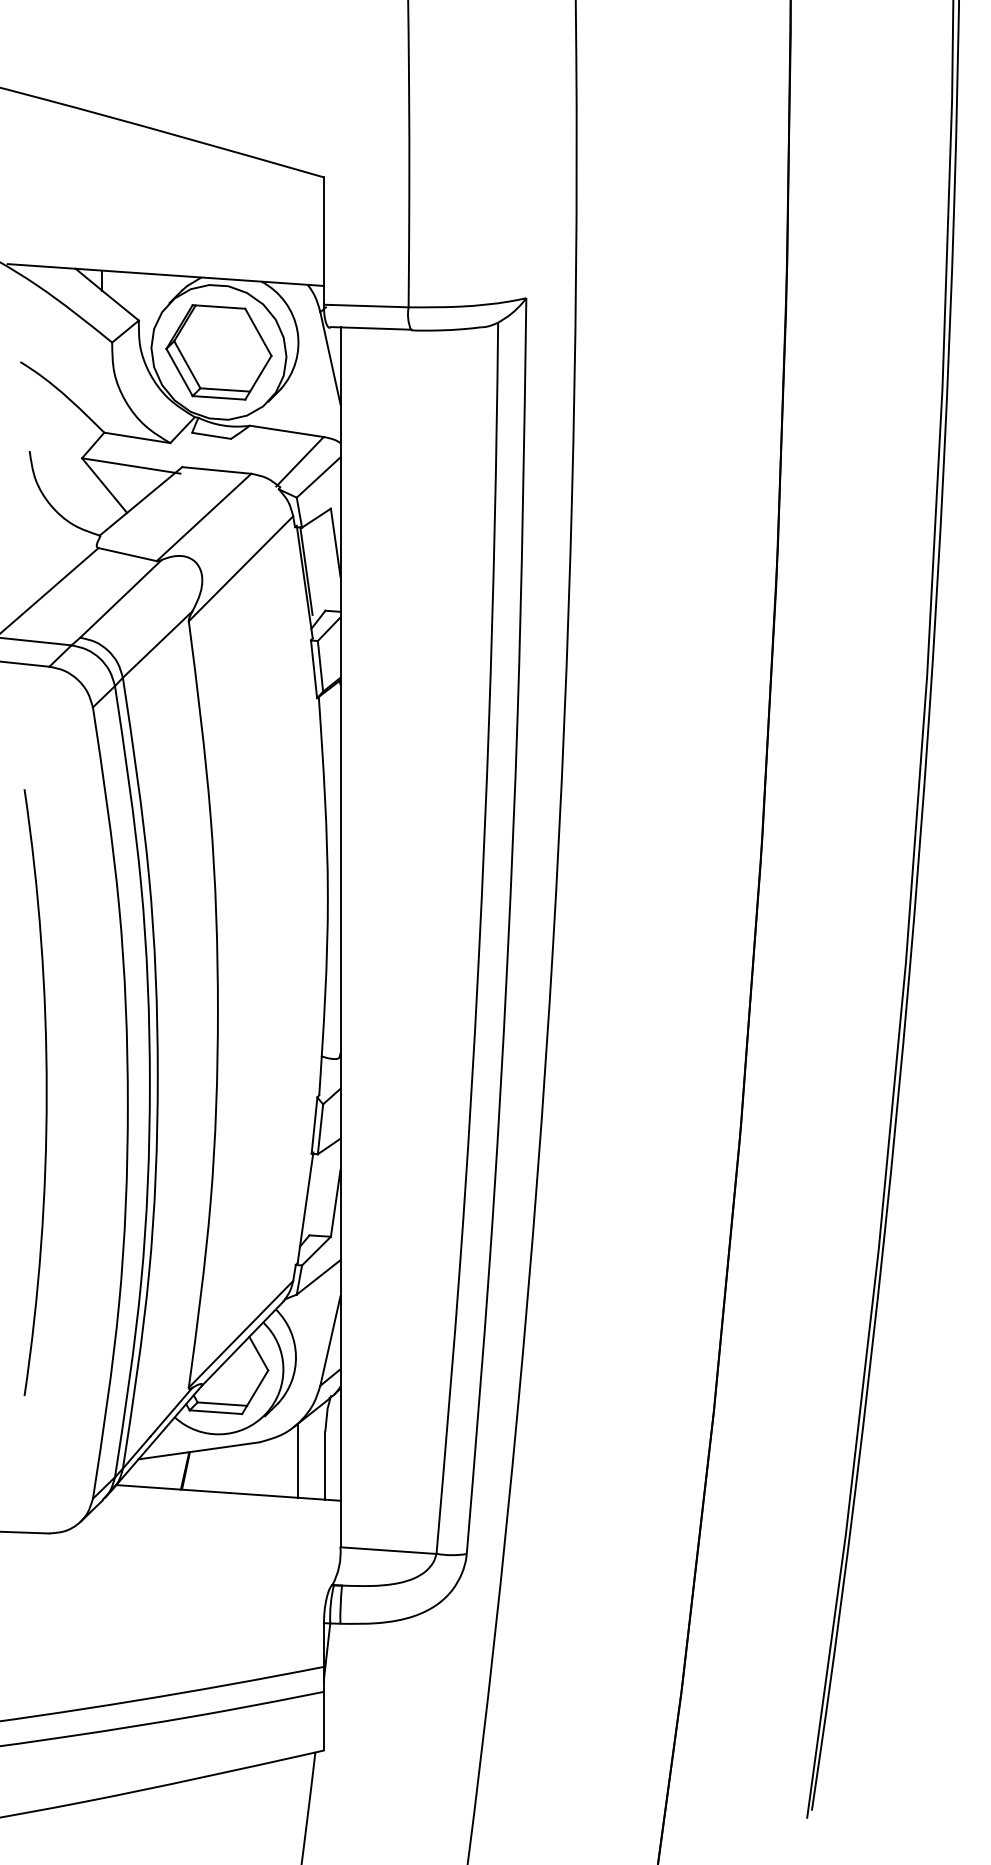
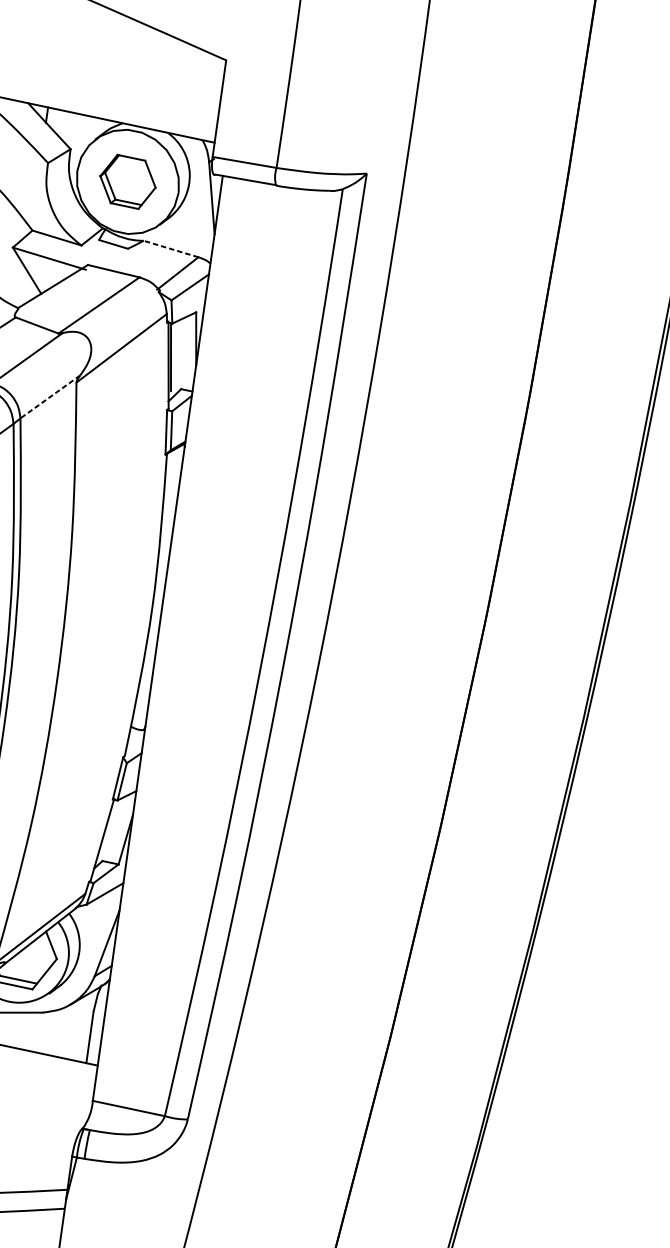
part: (218, 352) -> (127, 181), size x0.7
line: (286, 431) -> (170, 249), solid -> dashed
line: (157, 644) -> (50, 396), solid -> dashed
line: (297, 1460) -> (69, 1030), removed

